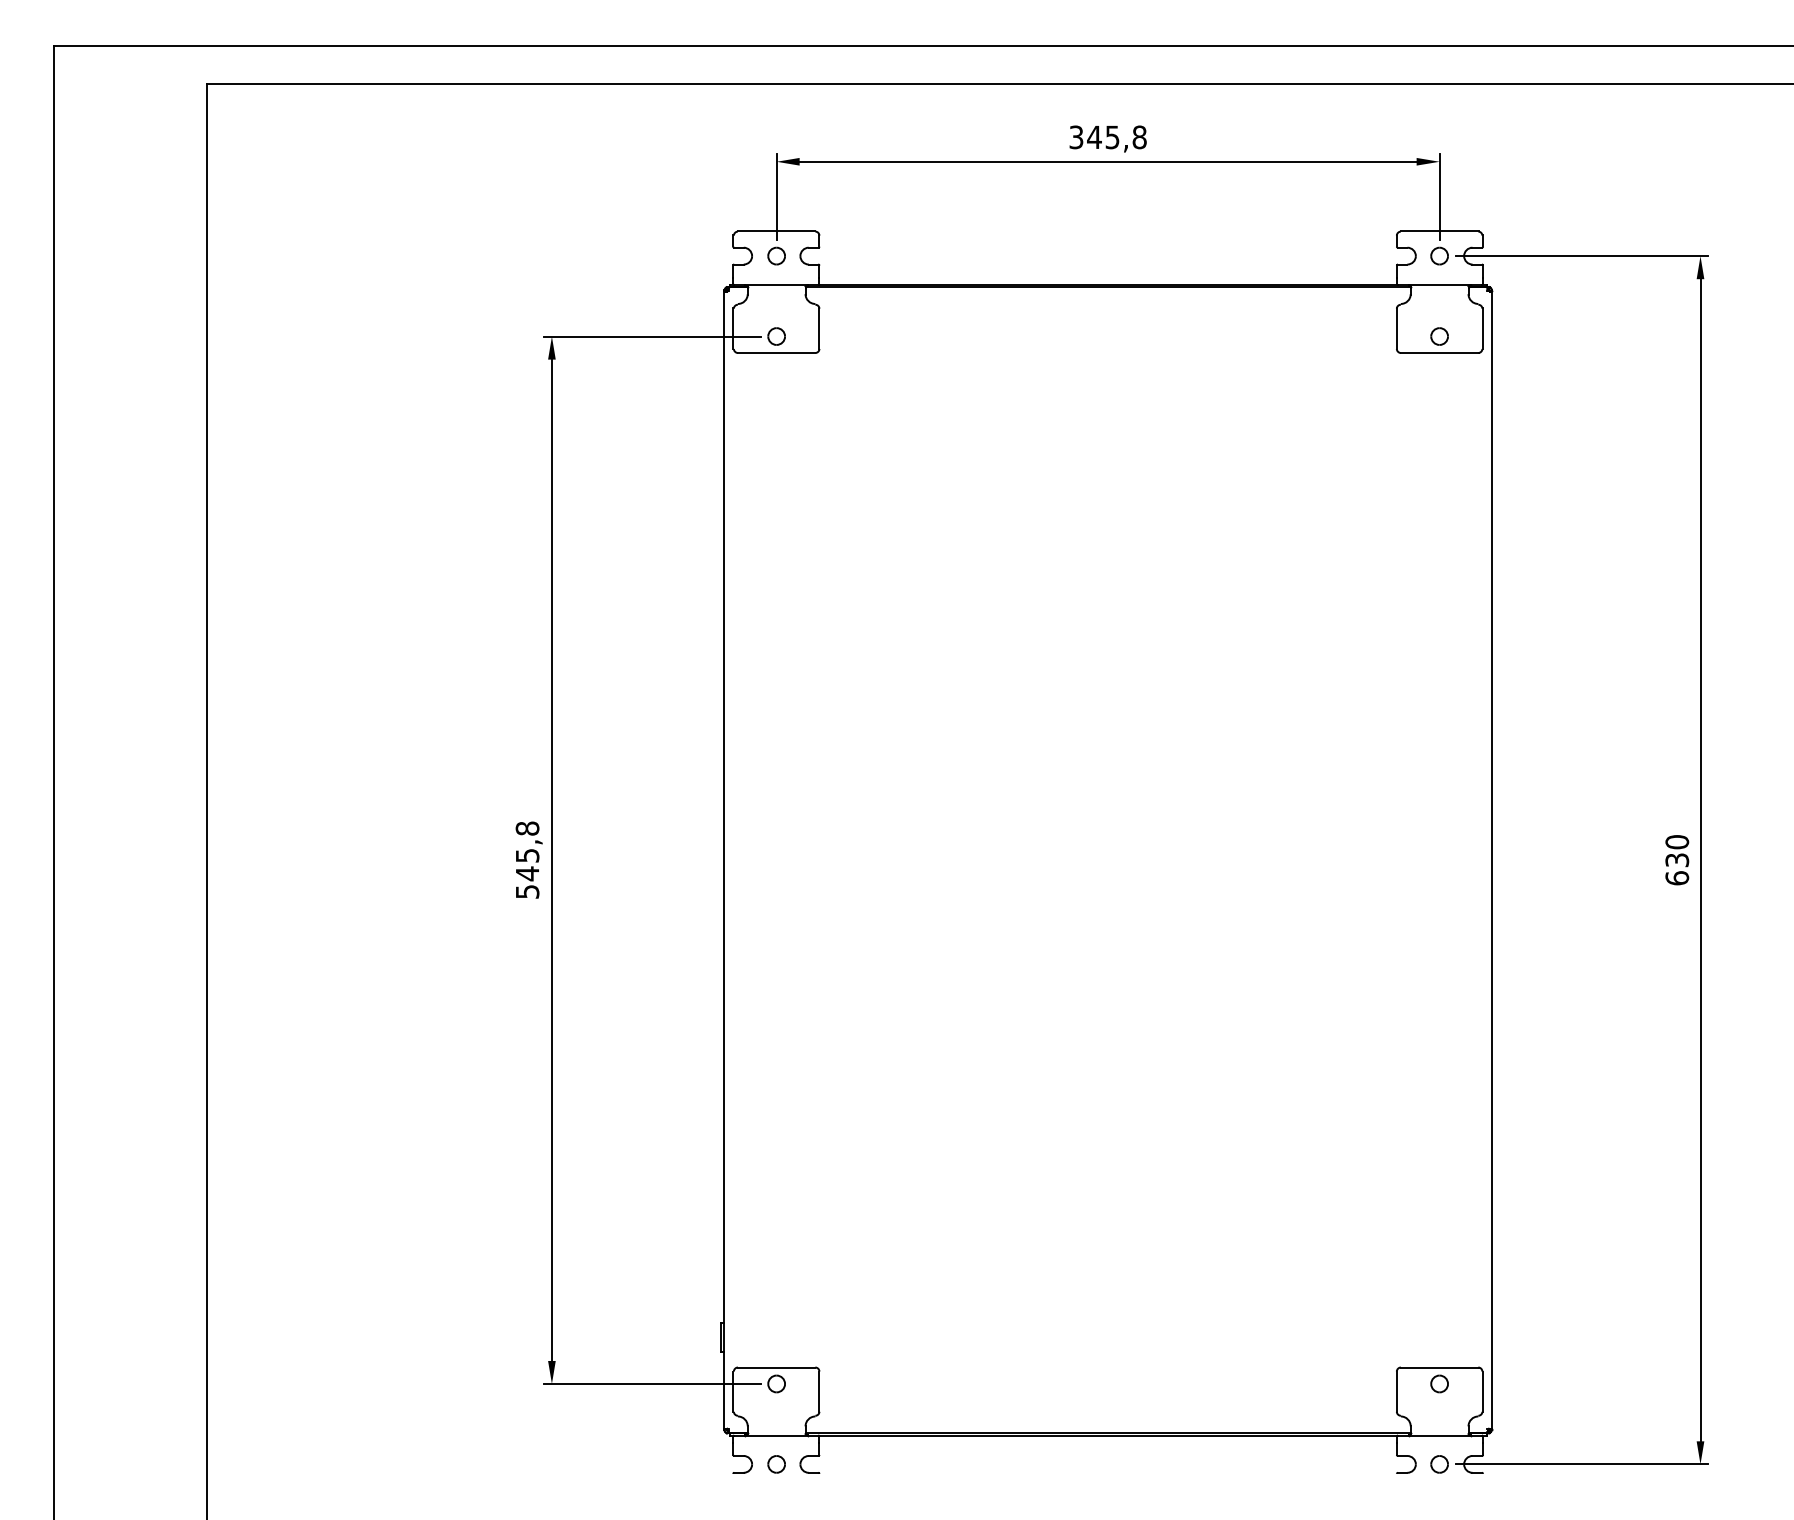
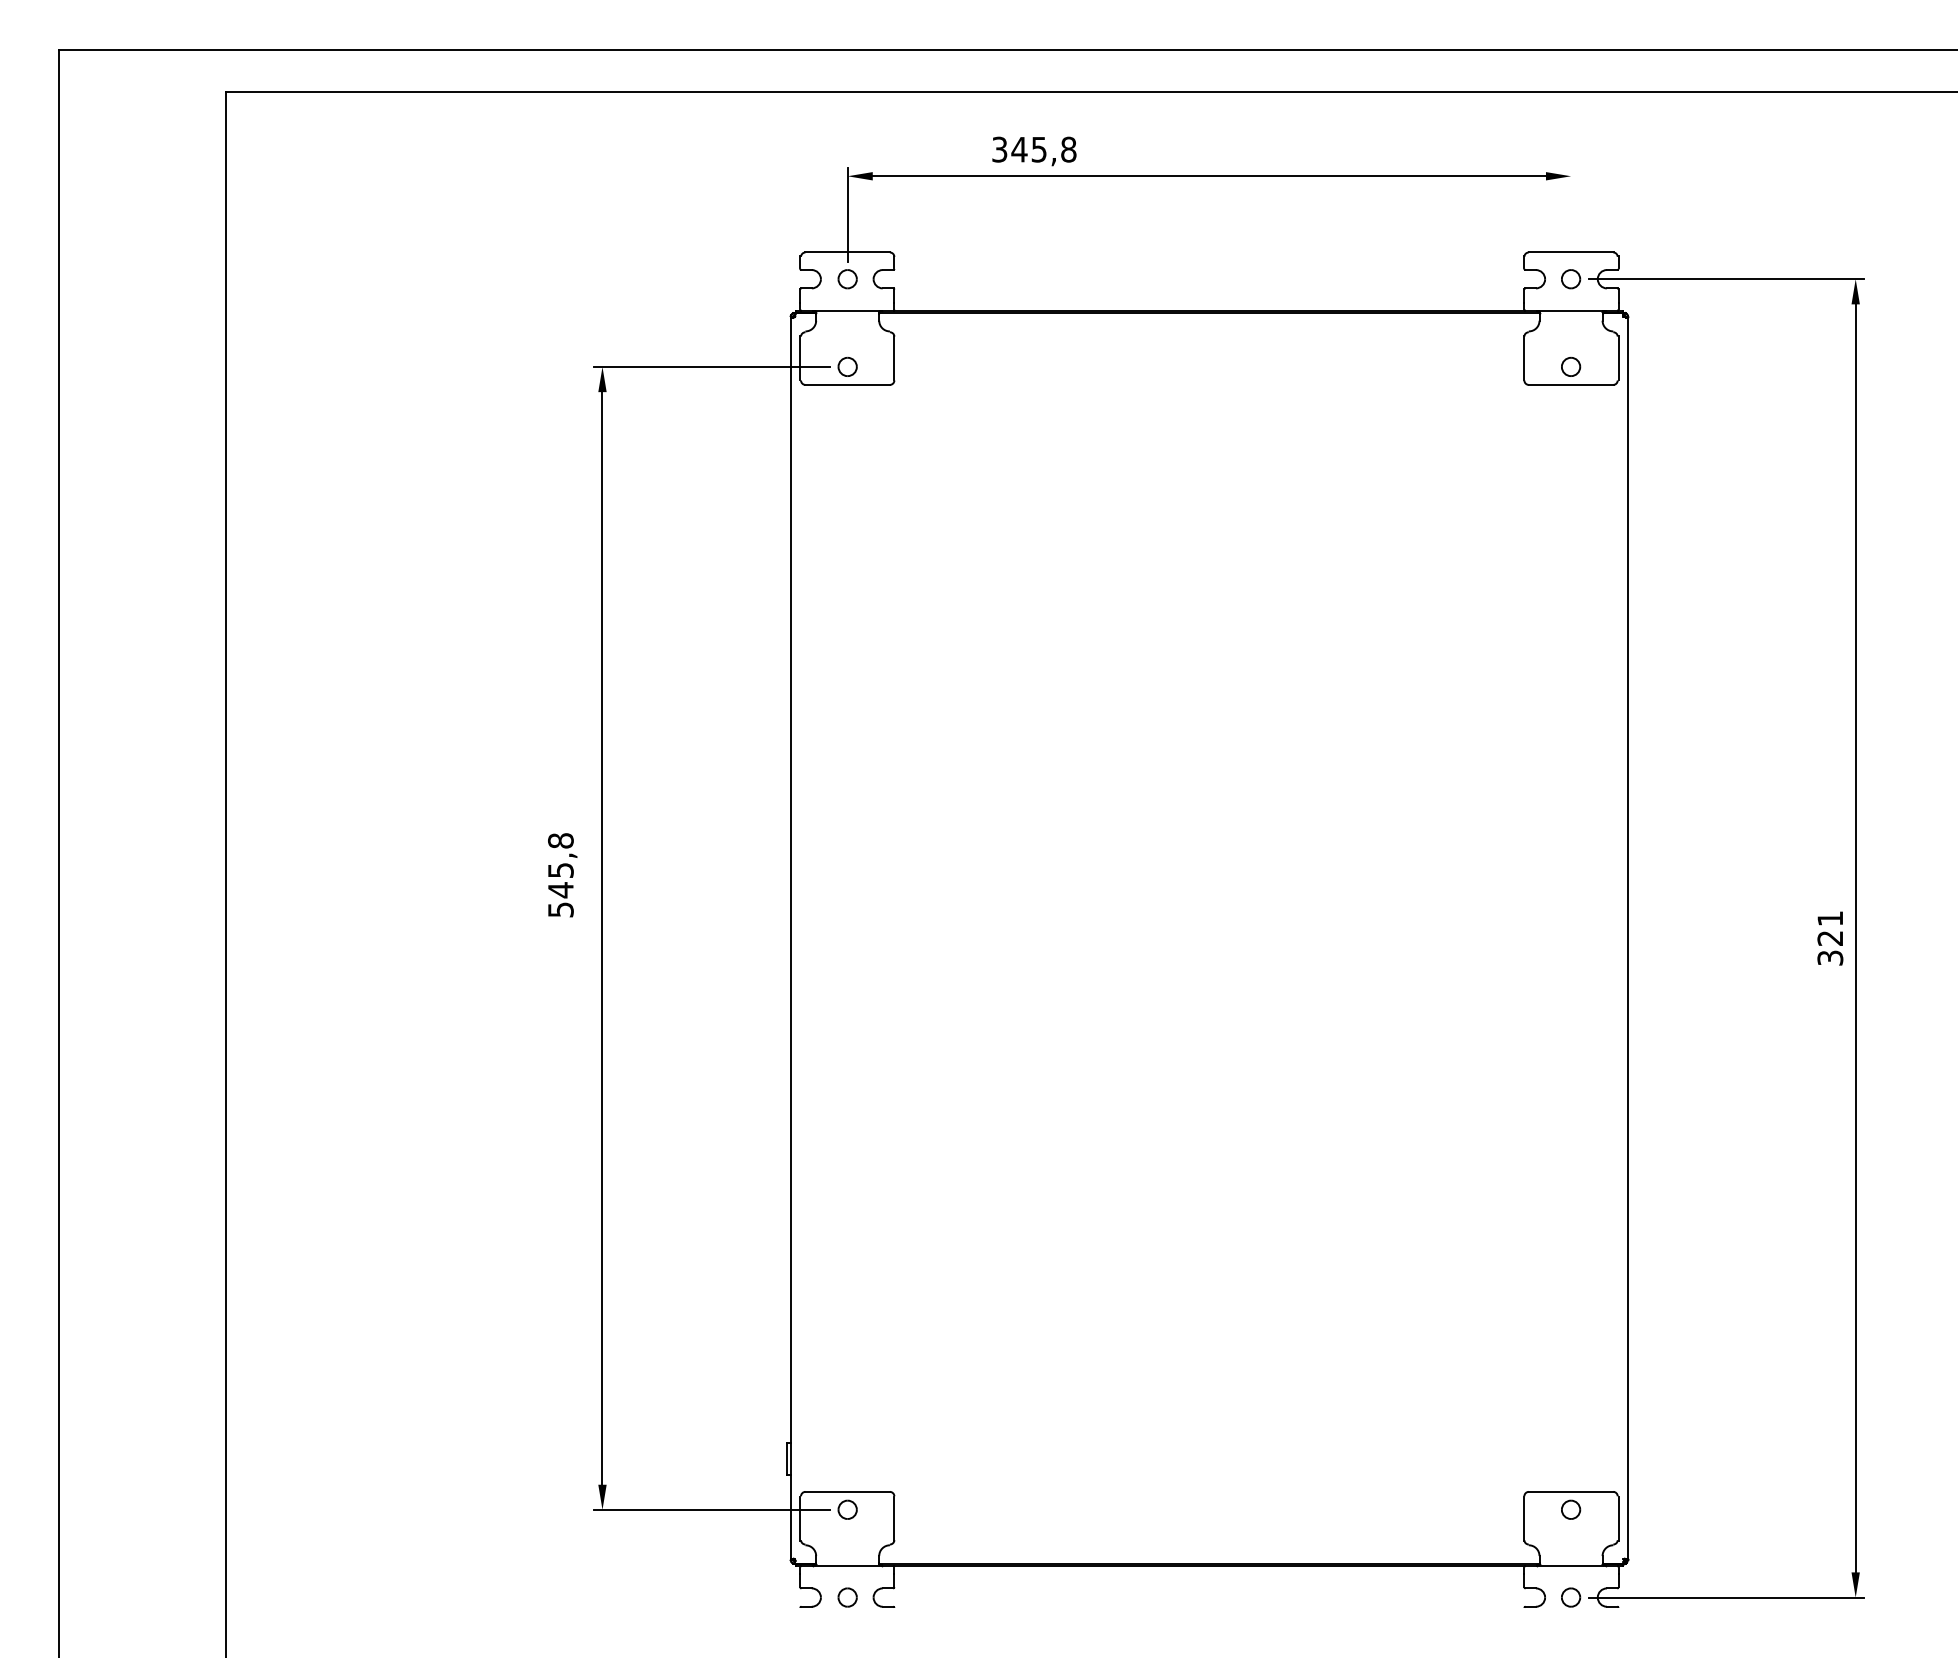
text: (1108, 139) -> (1034, 151), moved
line: (1440, 196) -> (1571, 214), removed
text: (1677, 859) -> (1830, 937), 630 -> 321
text: (529, 860) -> (562, 875), moved

